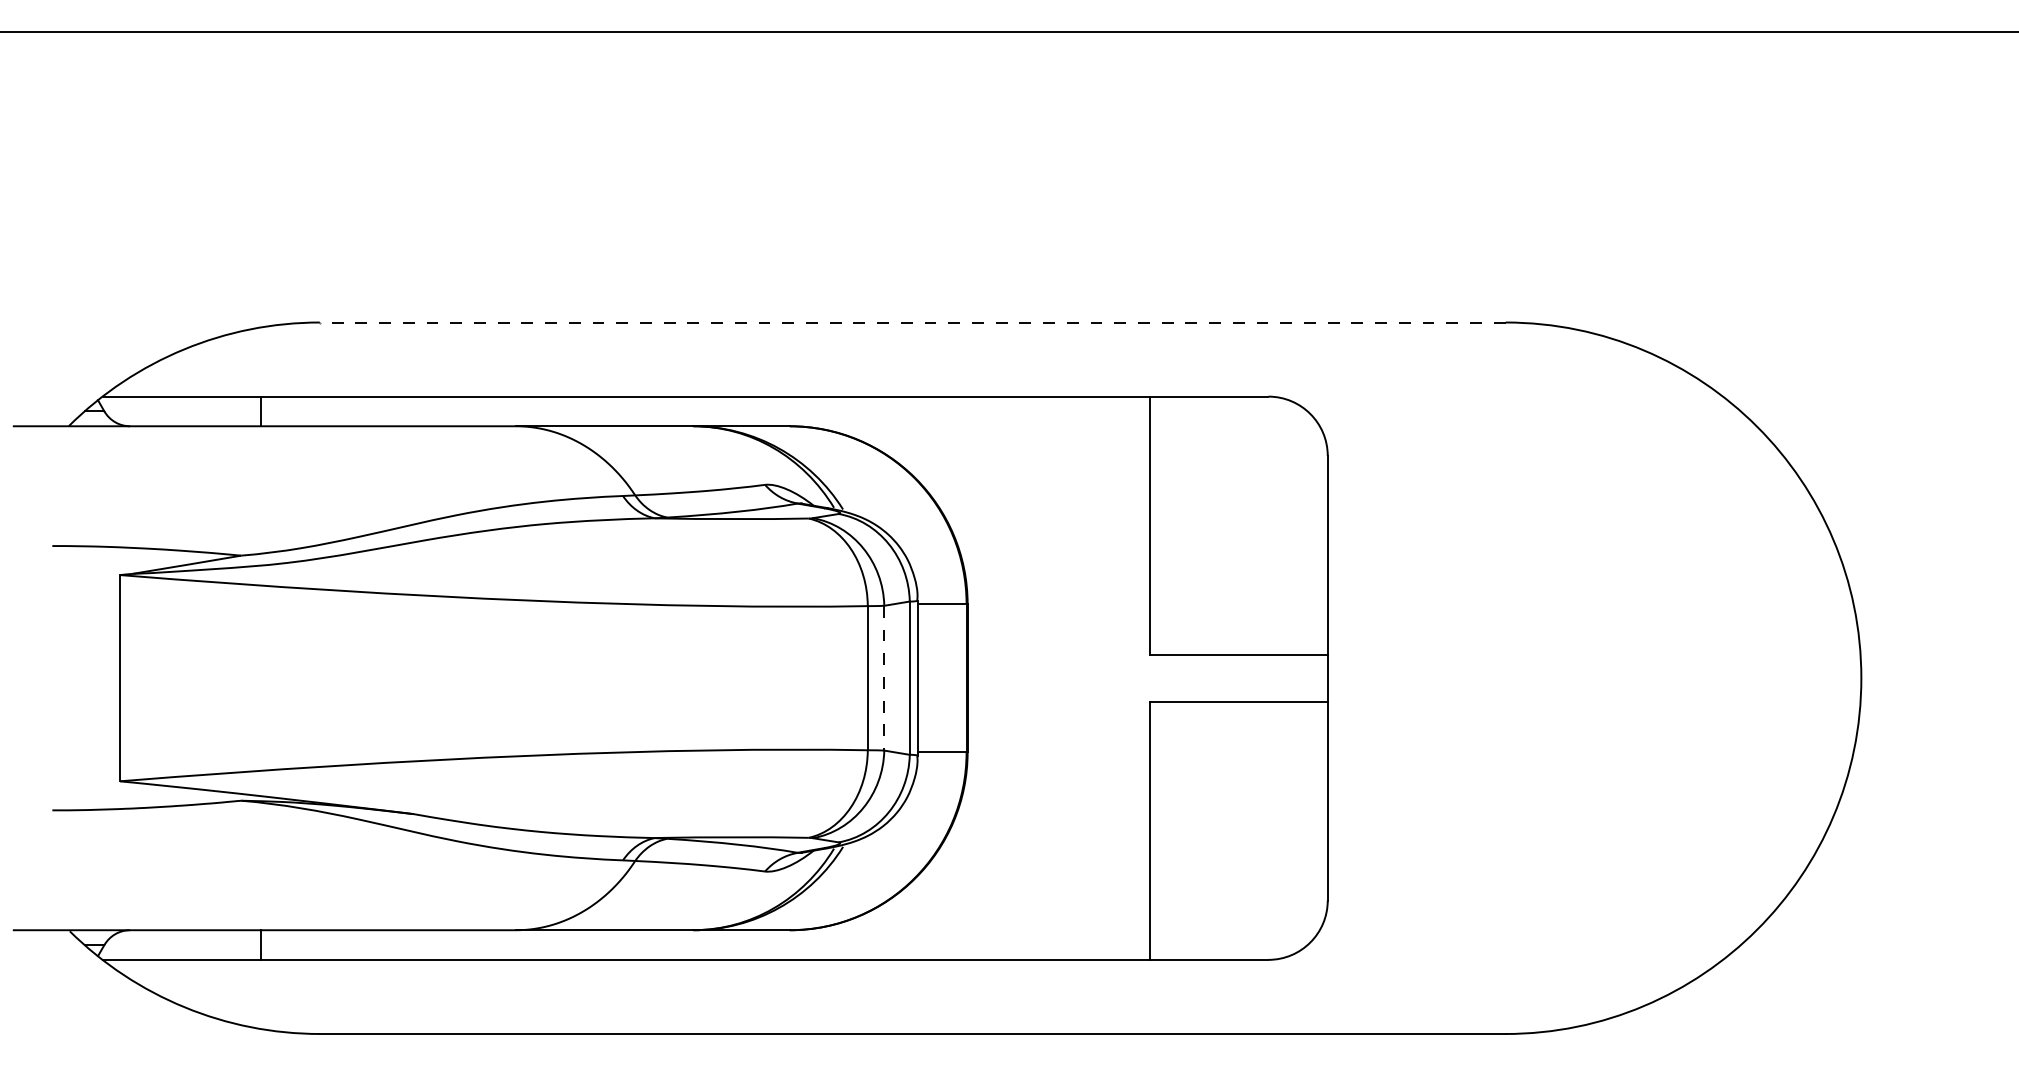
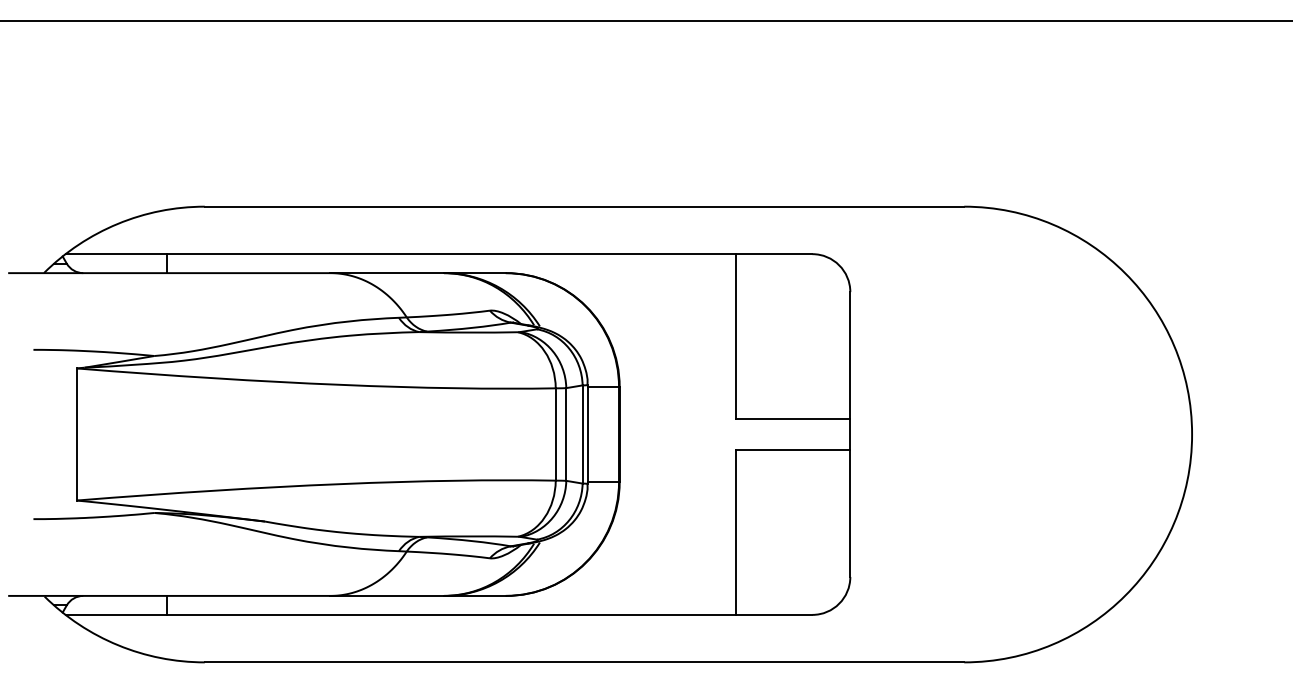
line: (912, 322) -> (584, 206), dashed -> solid
line: (884, 678) -> (566, 434), dashed -> solid

